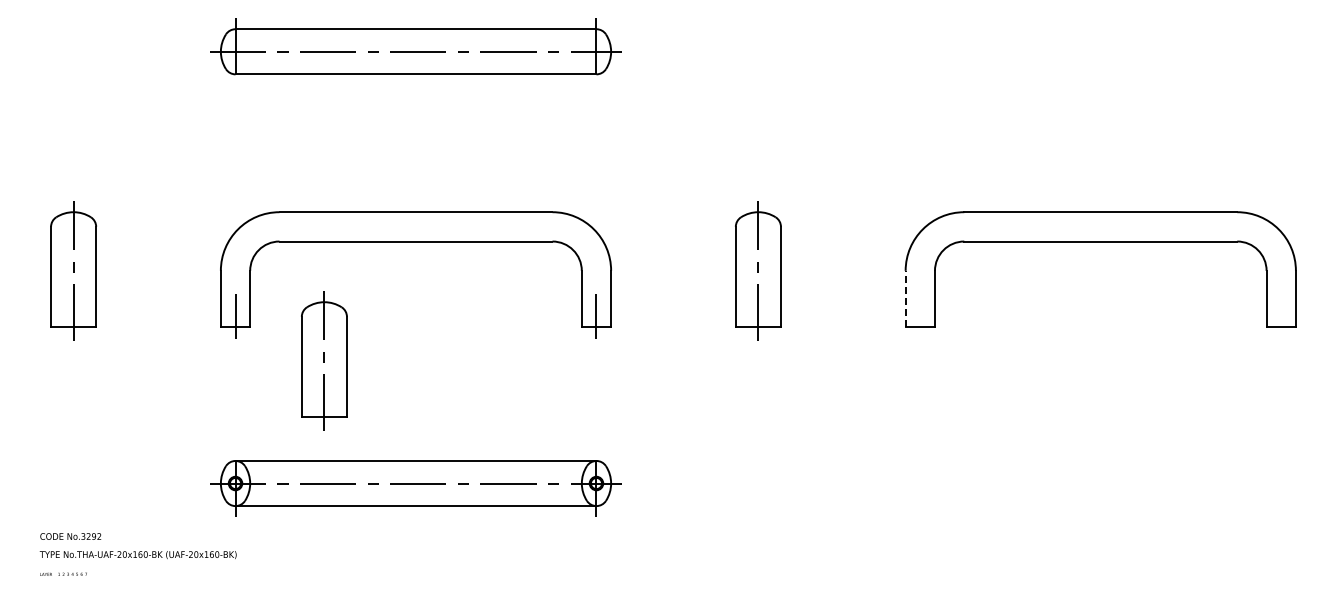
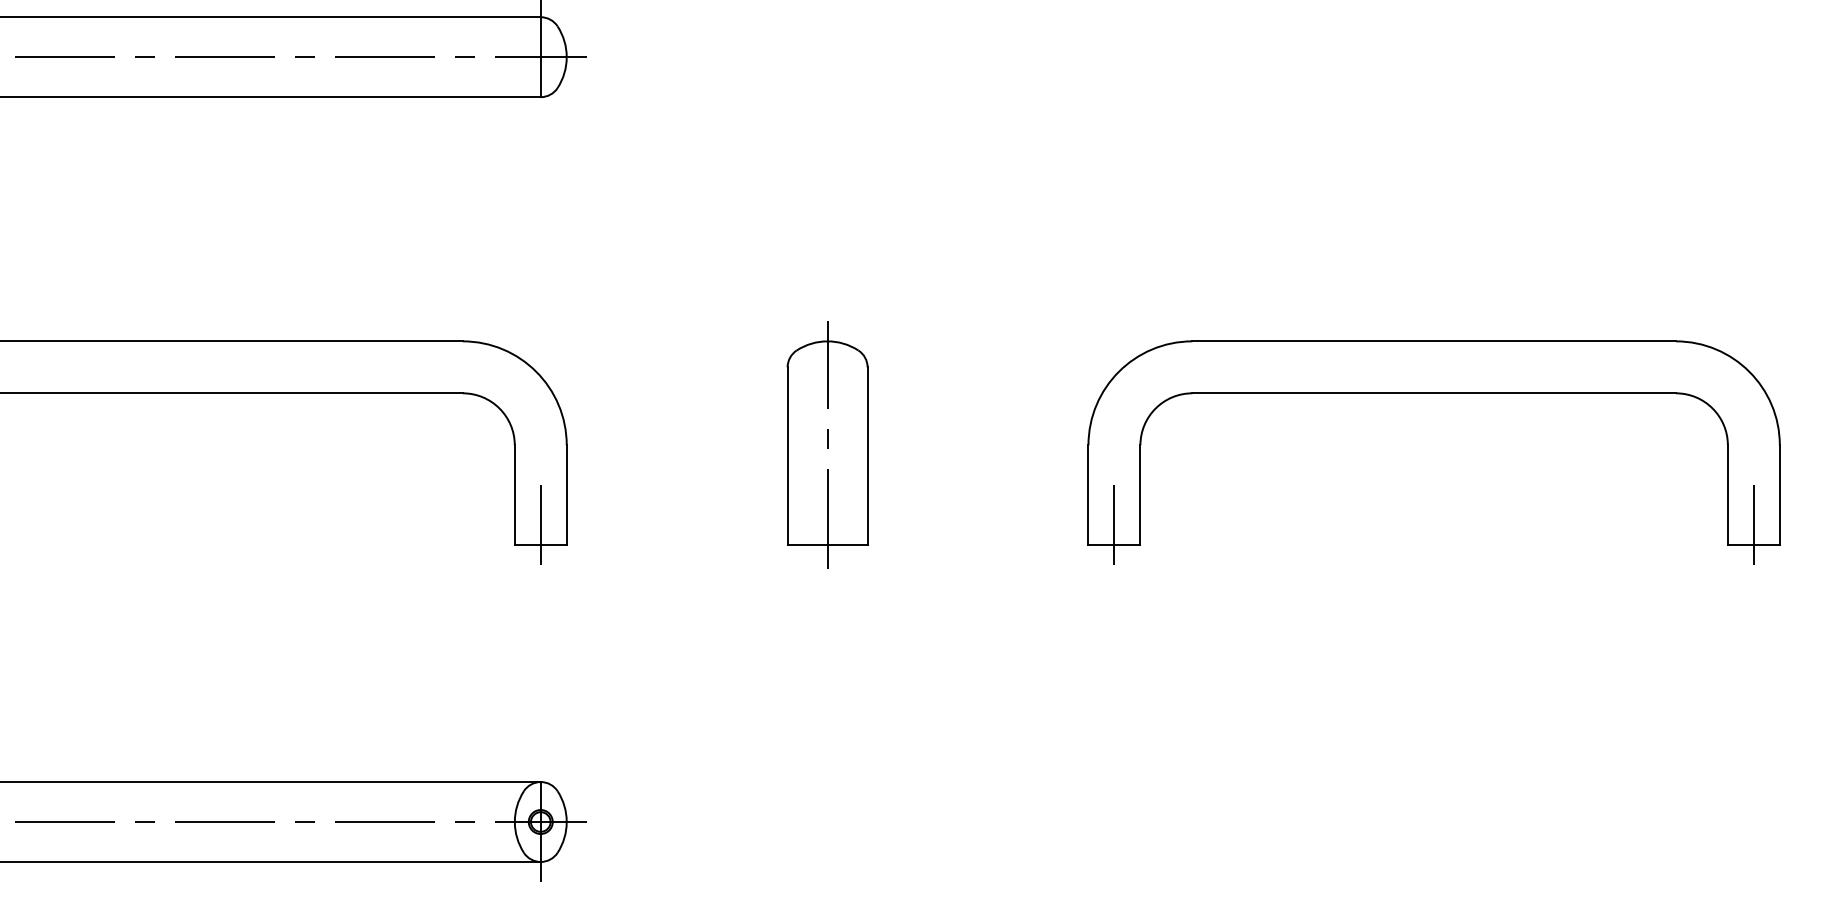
line: (905, 298) -> (1088, 494), dashed -> solid
line: (920, 315) -> (1114, 524), added
line: (1281, 315) -> (1754, 524), added
part: (324, 360) -> (58, 604), removed

